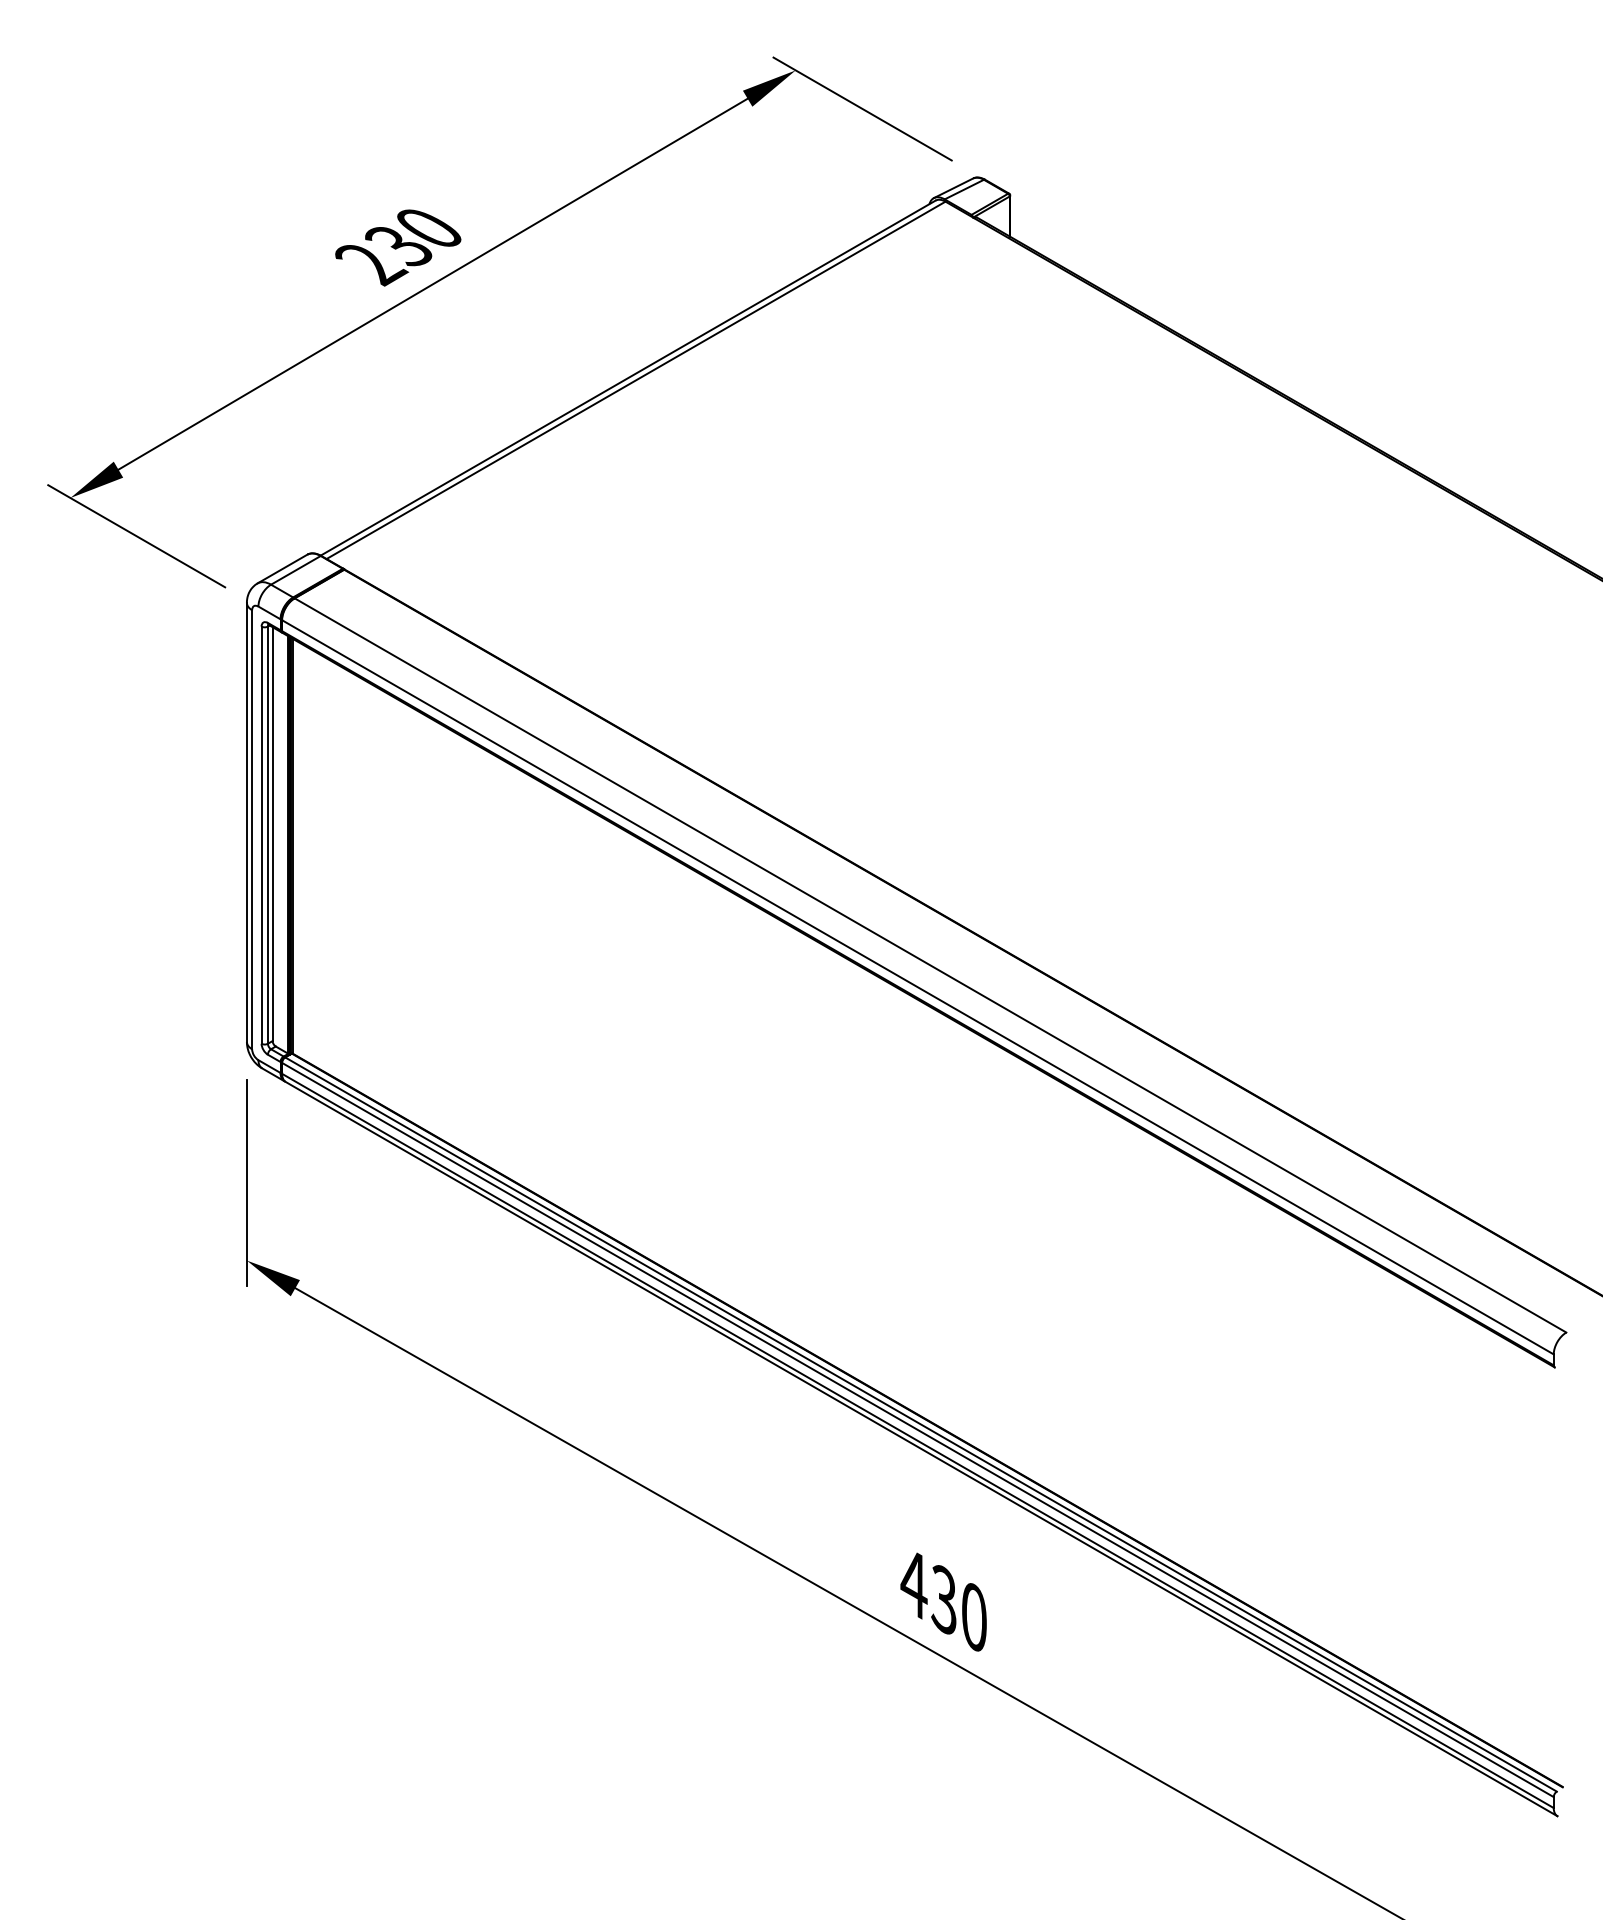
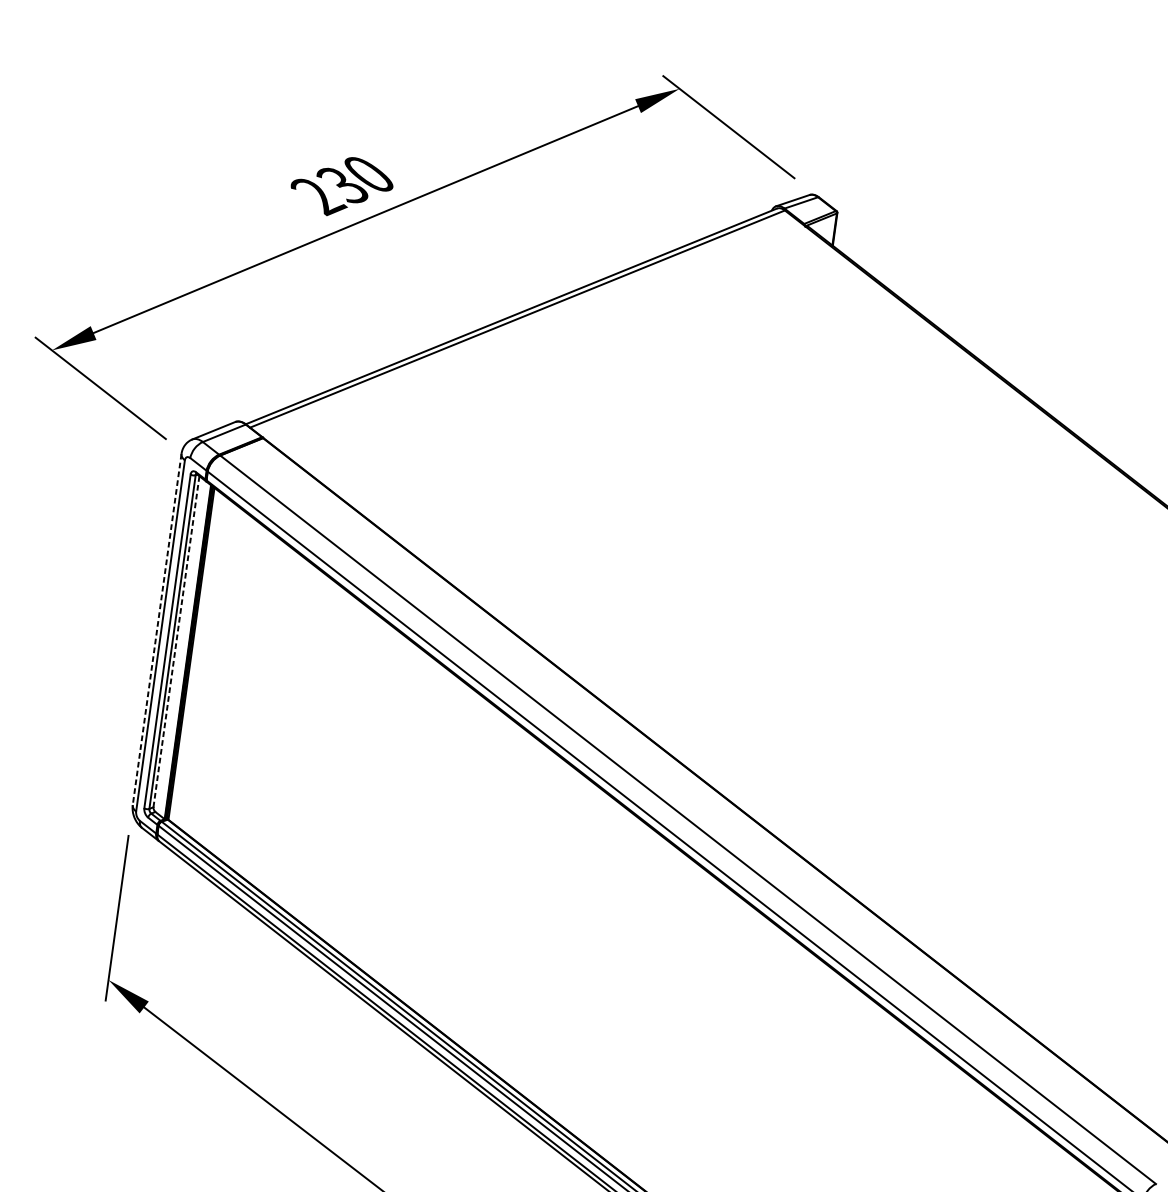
line: (246, 822) -> (156, 629), solid -> dashed
line: (272, 834) -> (176, 642), solid -> dashed

